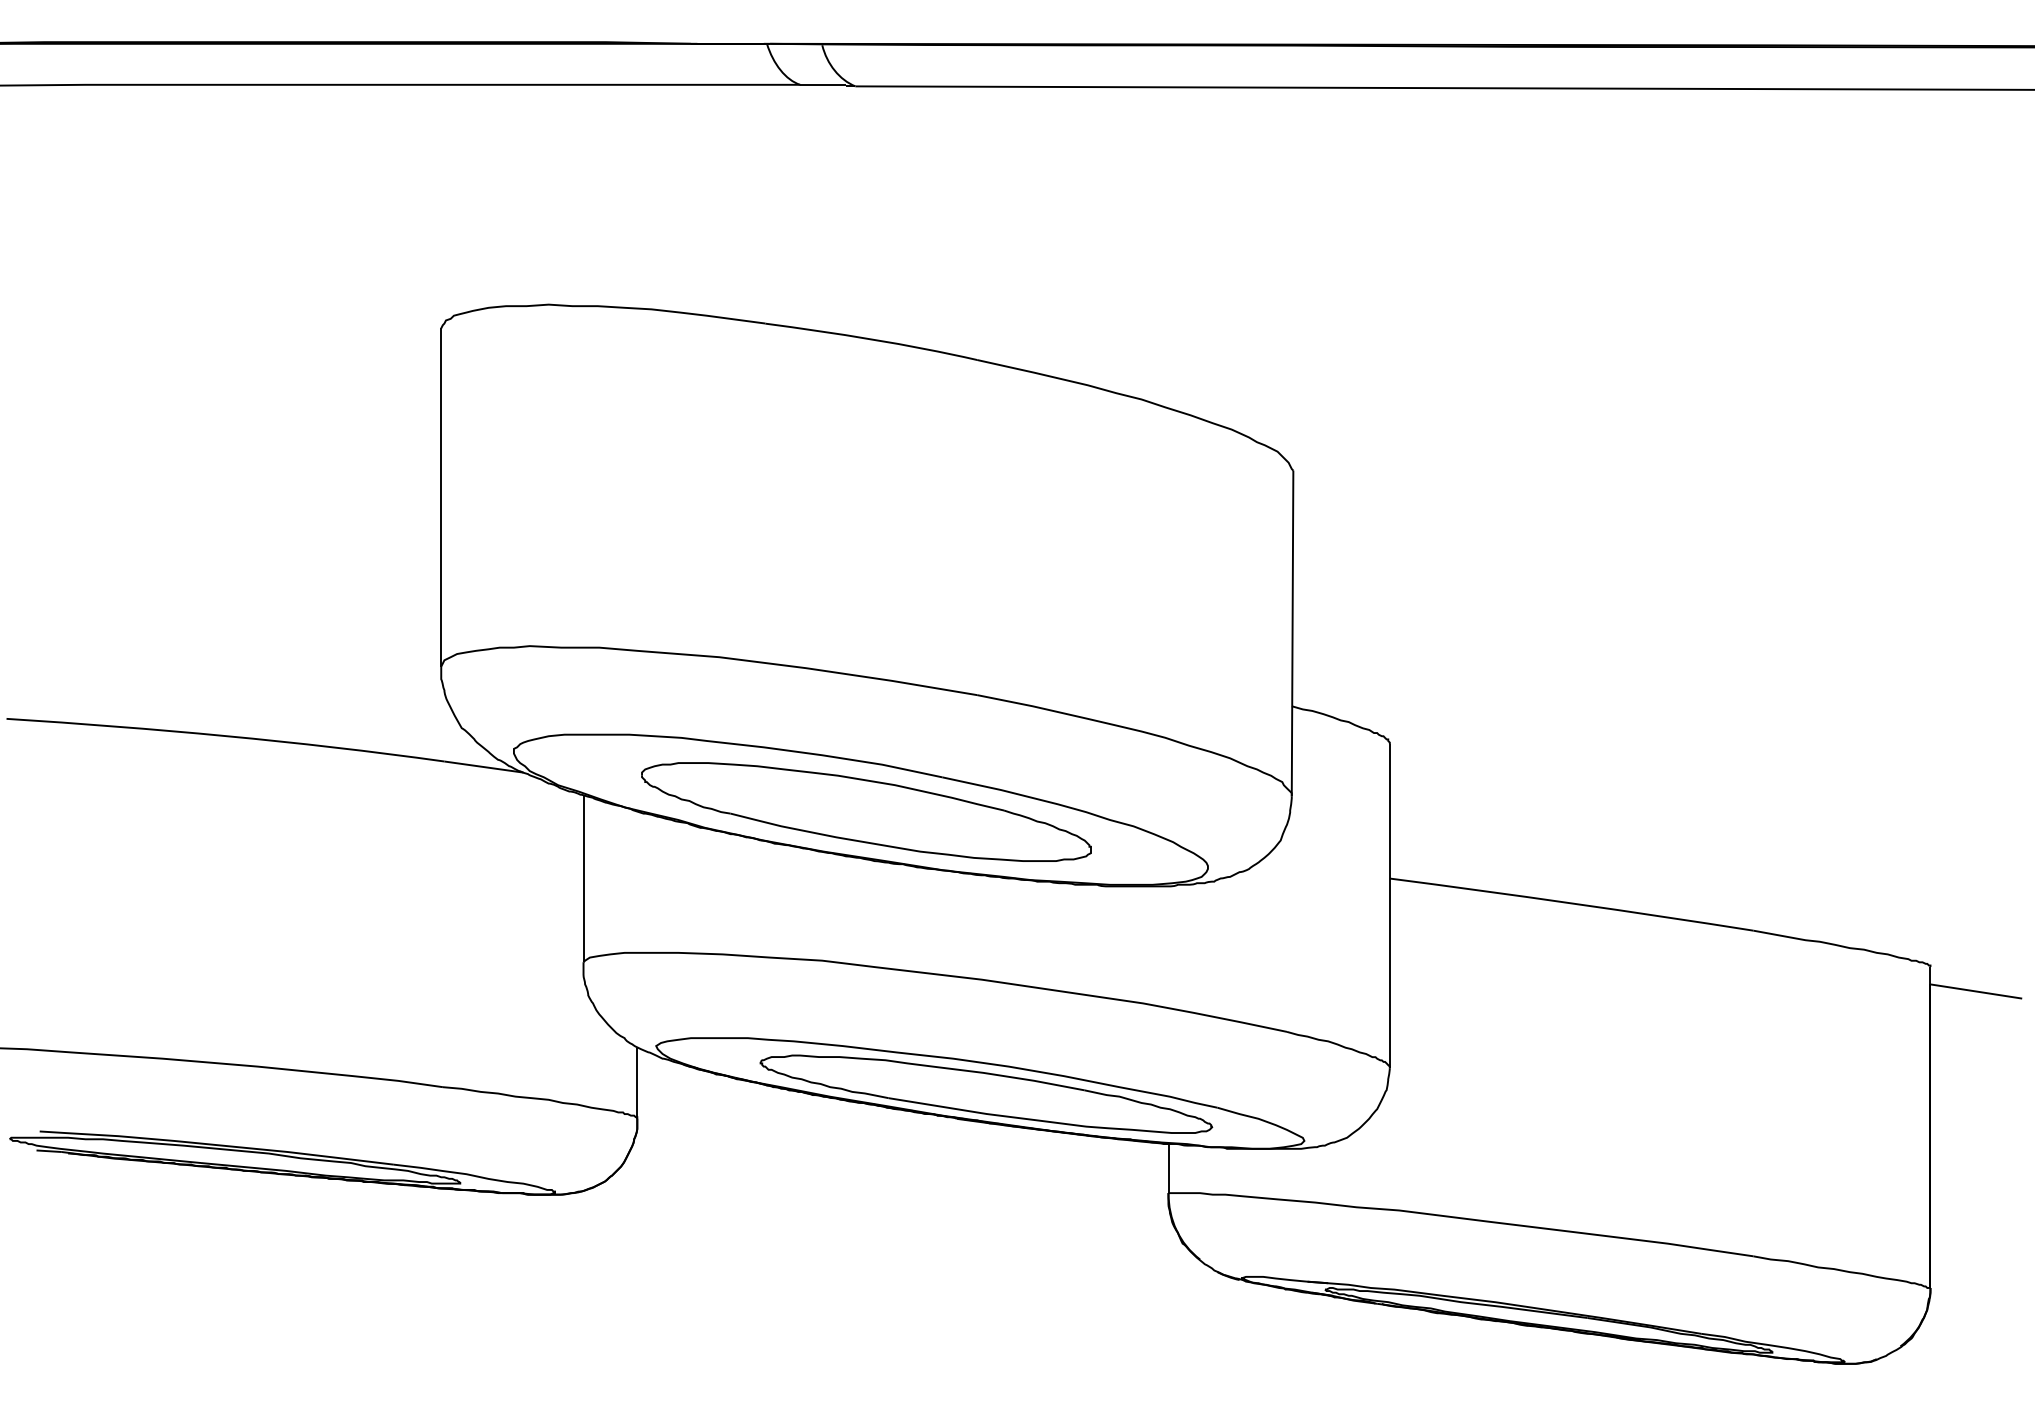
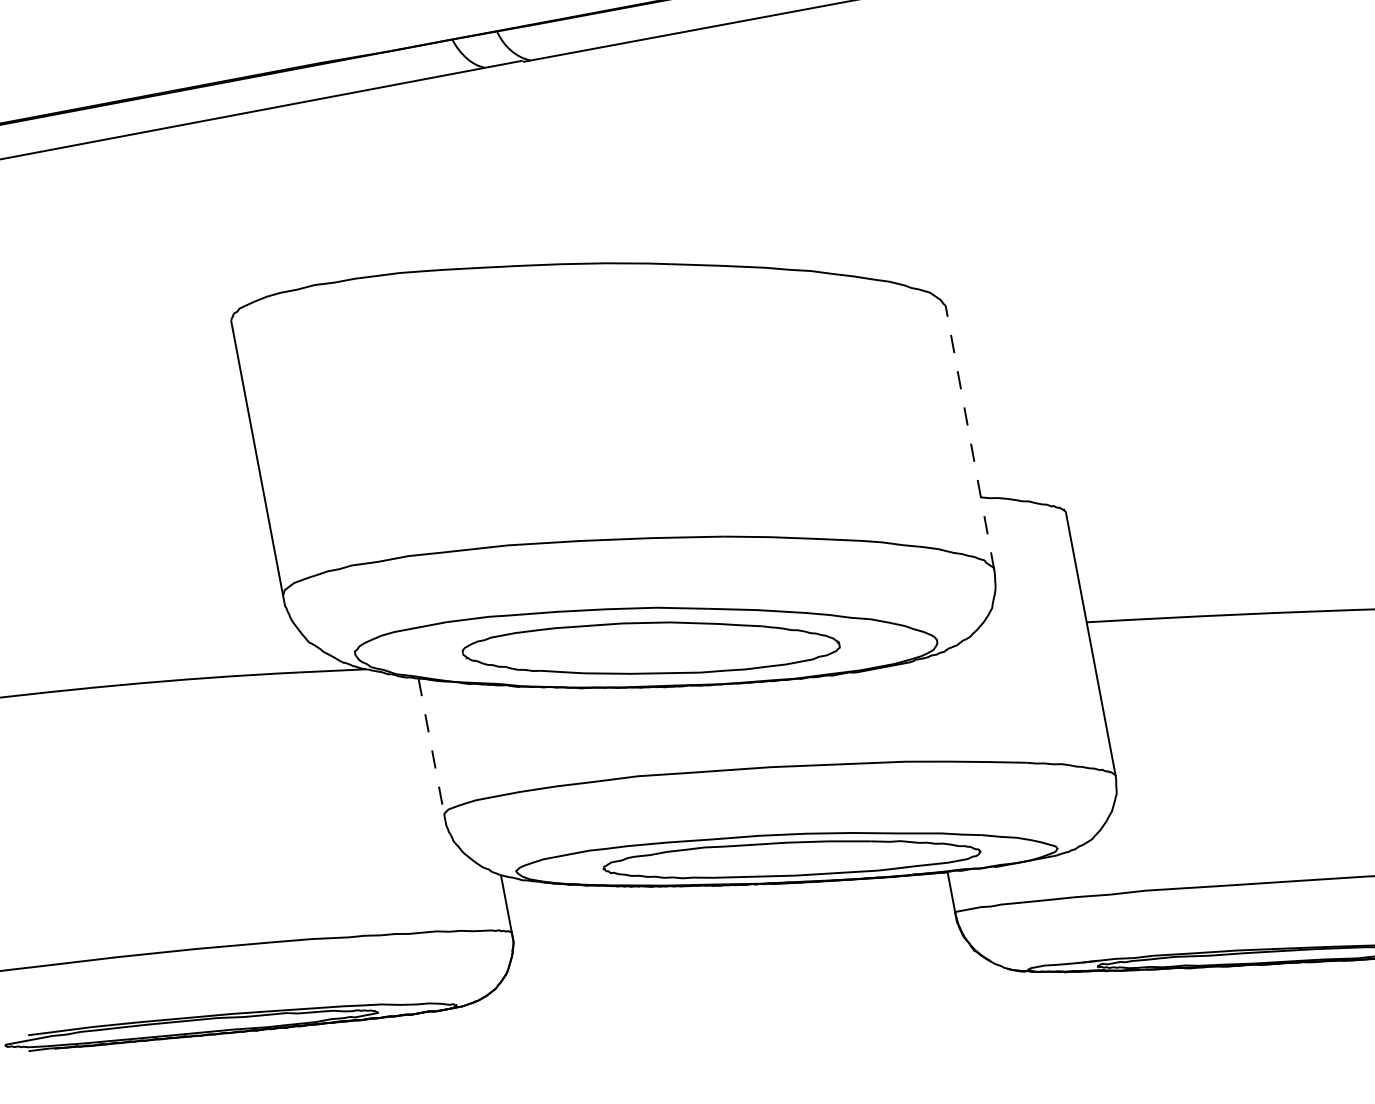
line: (1292, 633) -> (969, 438), solid -> dashed
line: (583, 878) -> (431, 746), solid -> dashed

